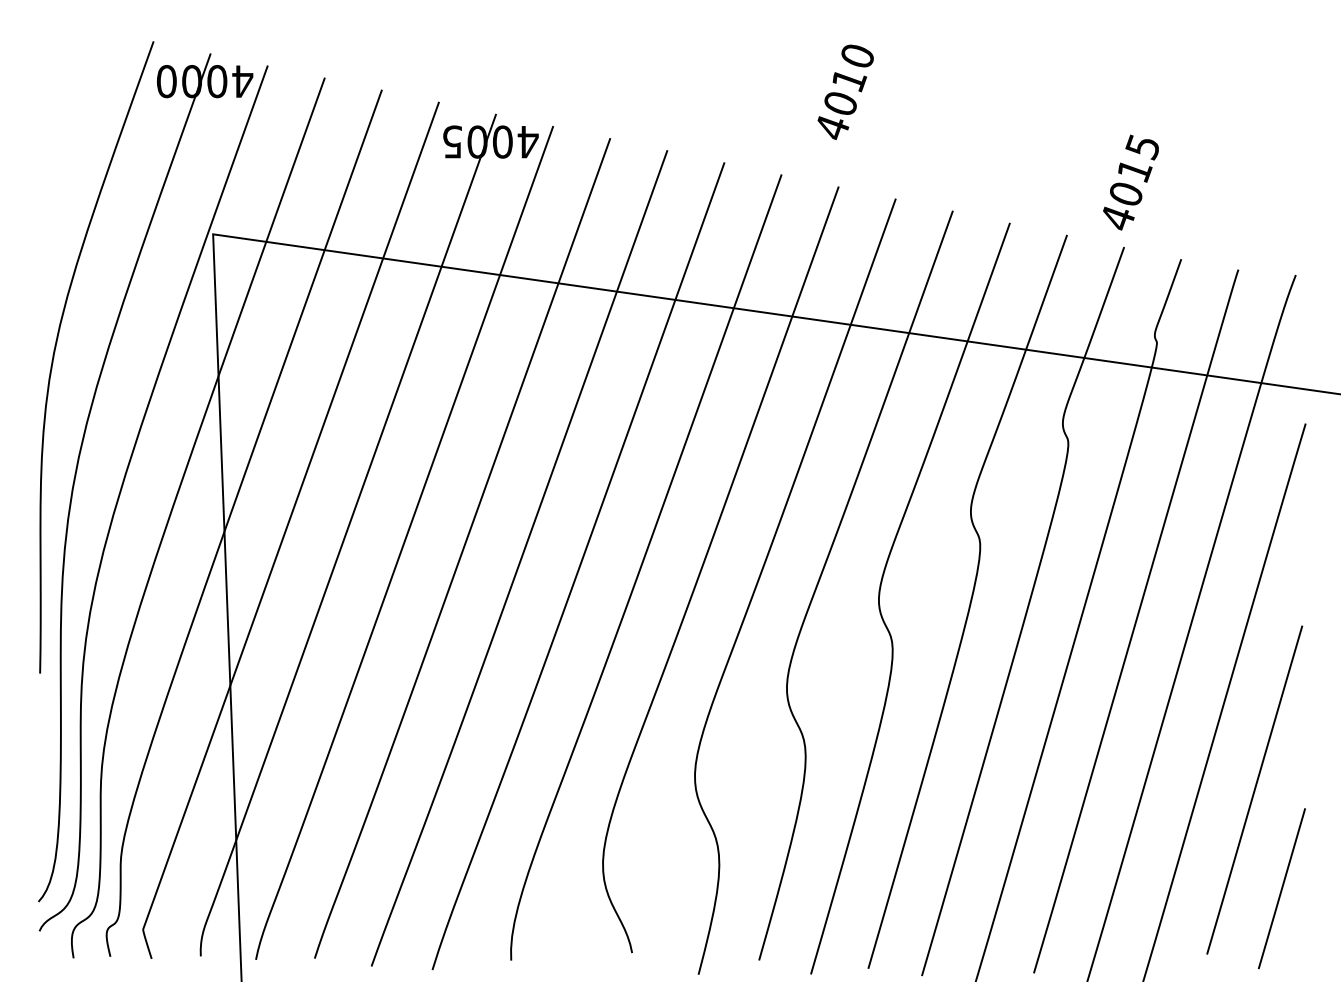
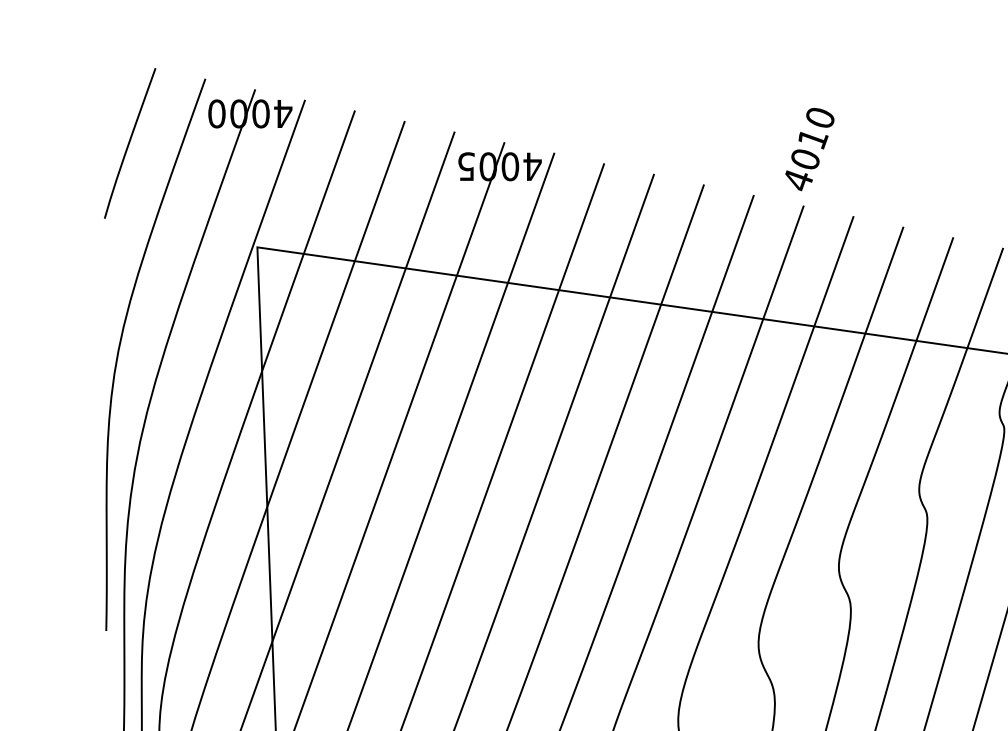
text: (845, 92) -> (809, 149), moved
curve: (67, 114) -> (130, 142), added

